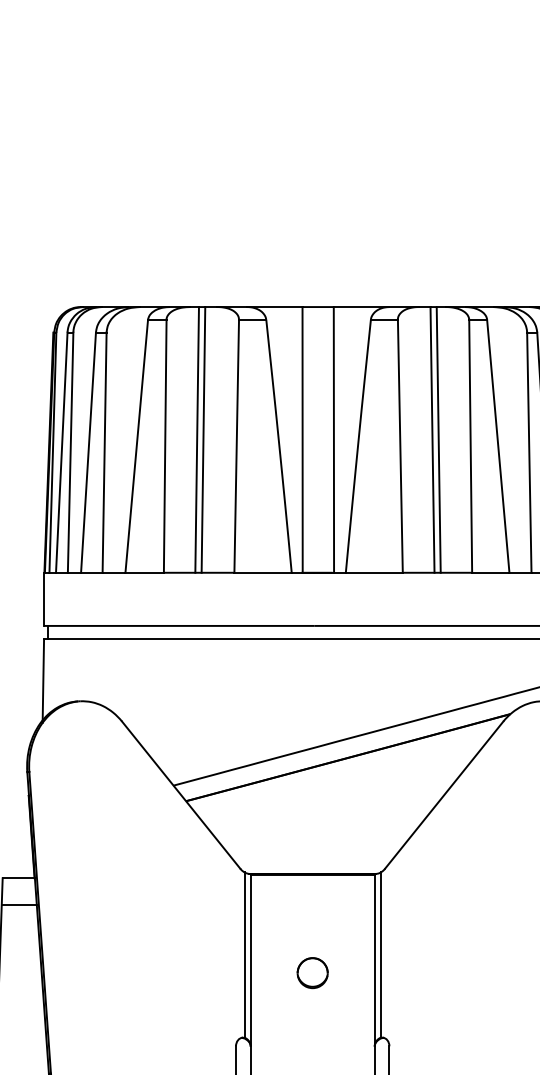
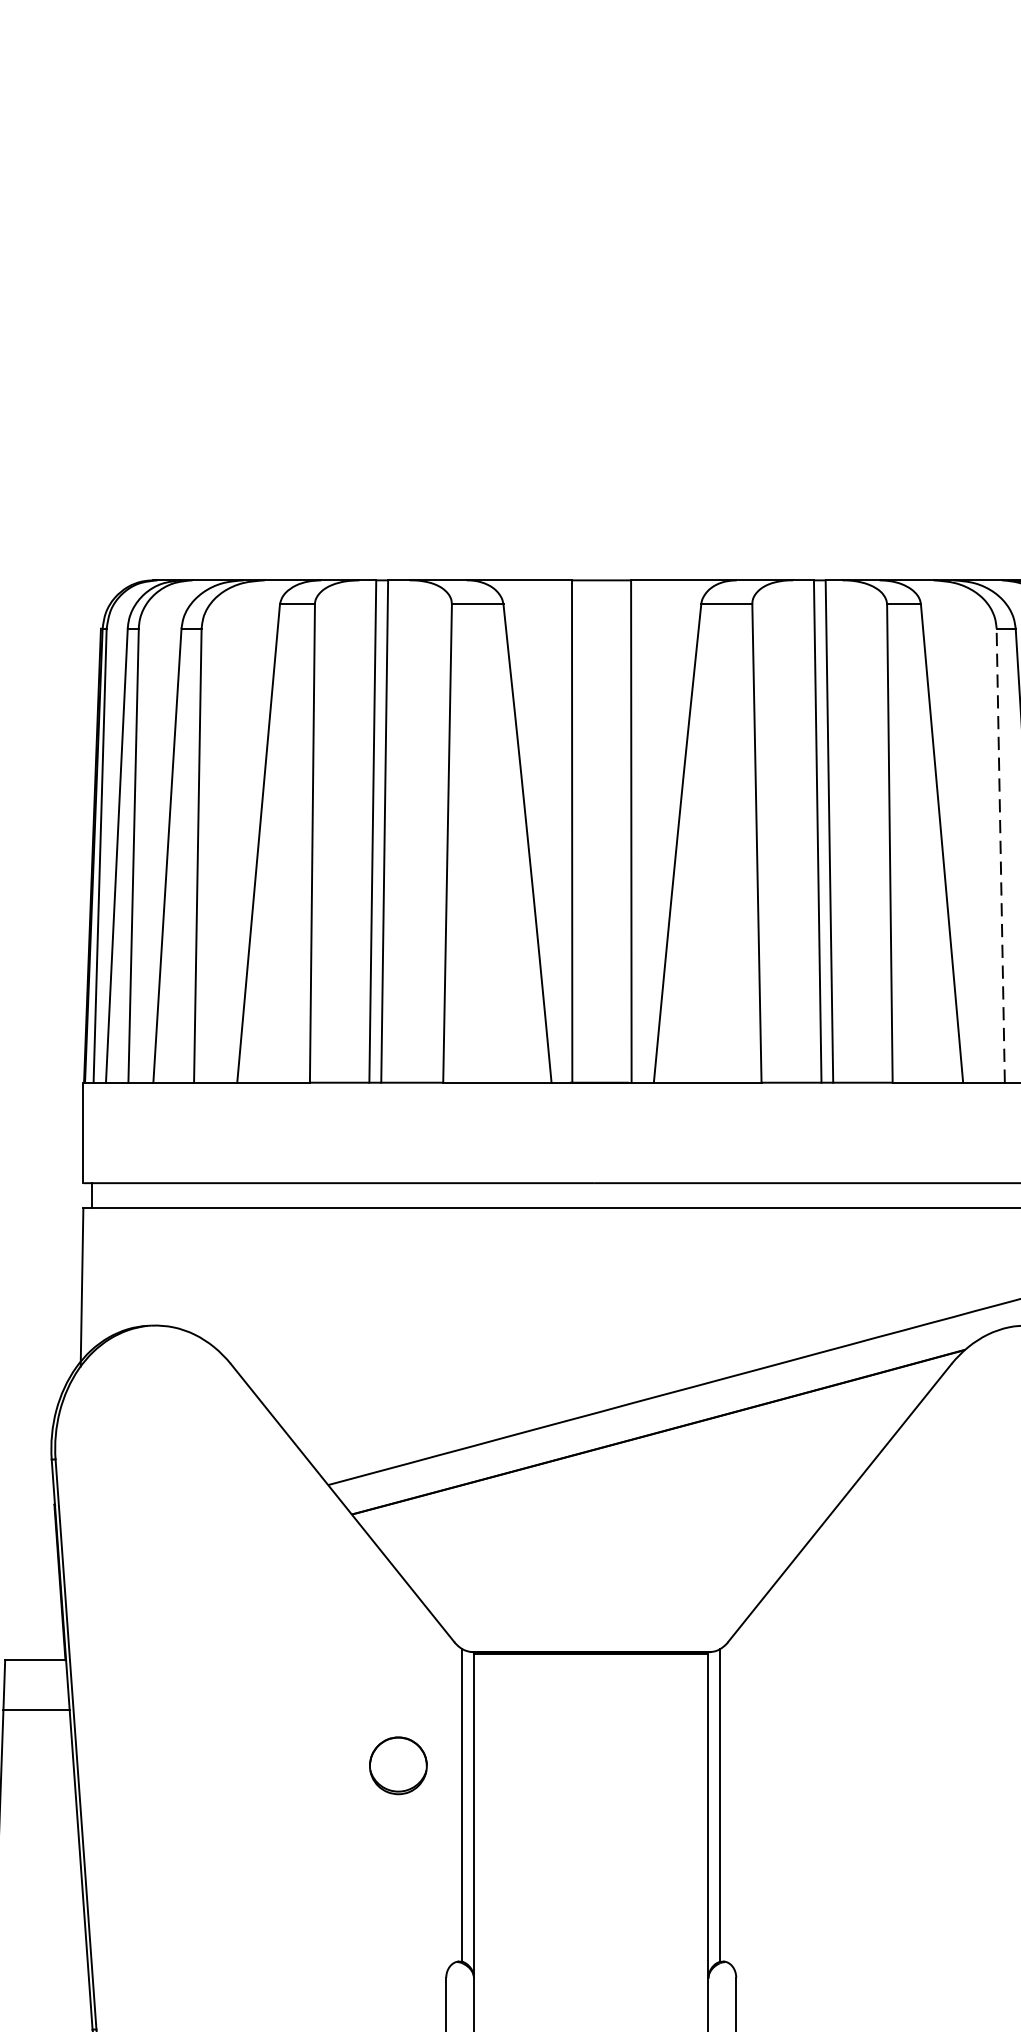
line: (529, 452) -> (1001, 855), solid -> dashed
part: (312, 973) -> (398, 1766), moved

